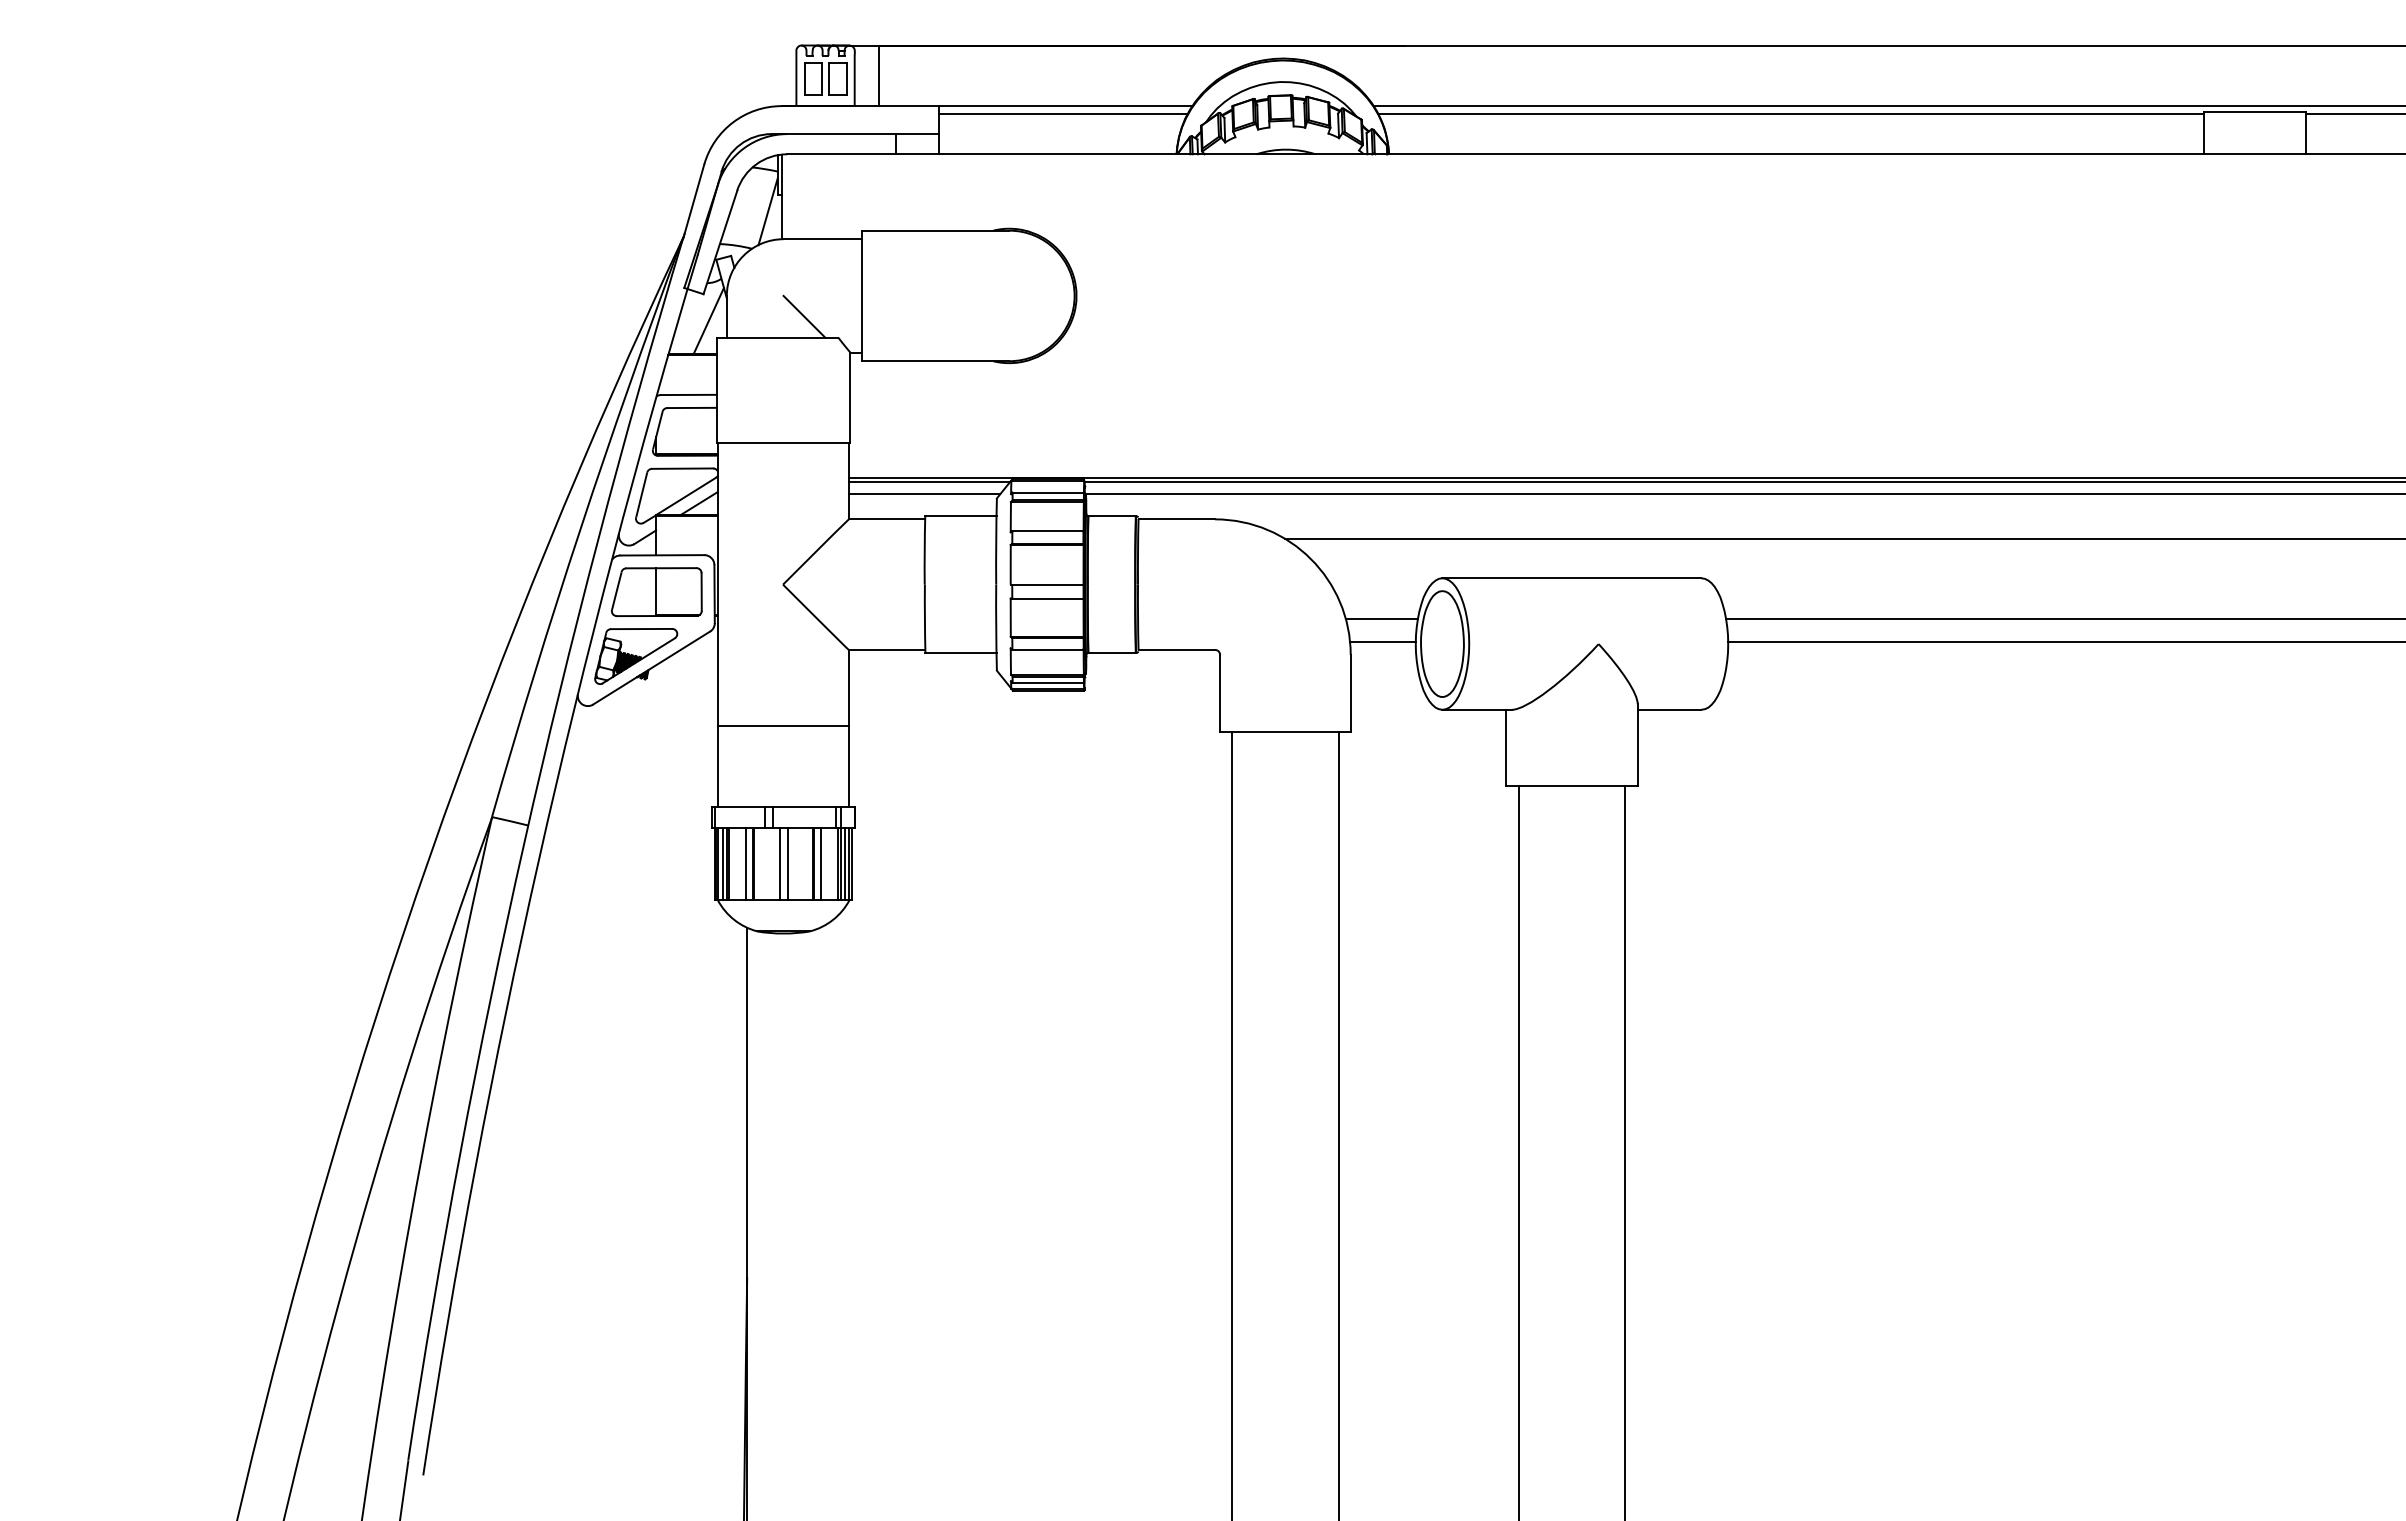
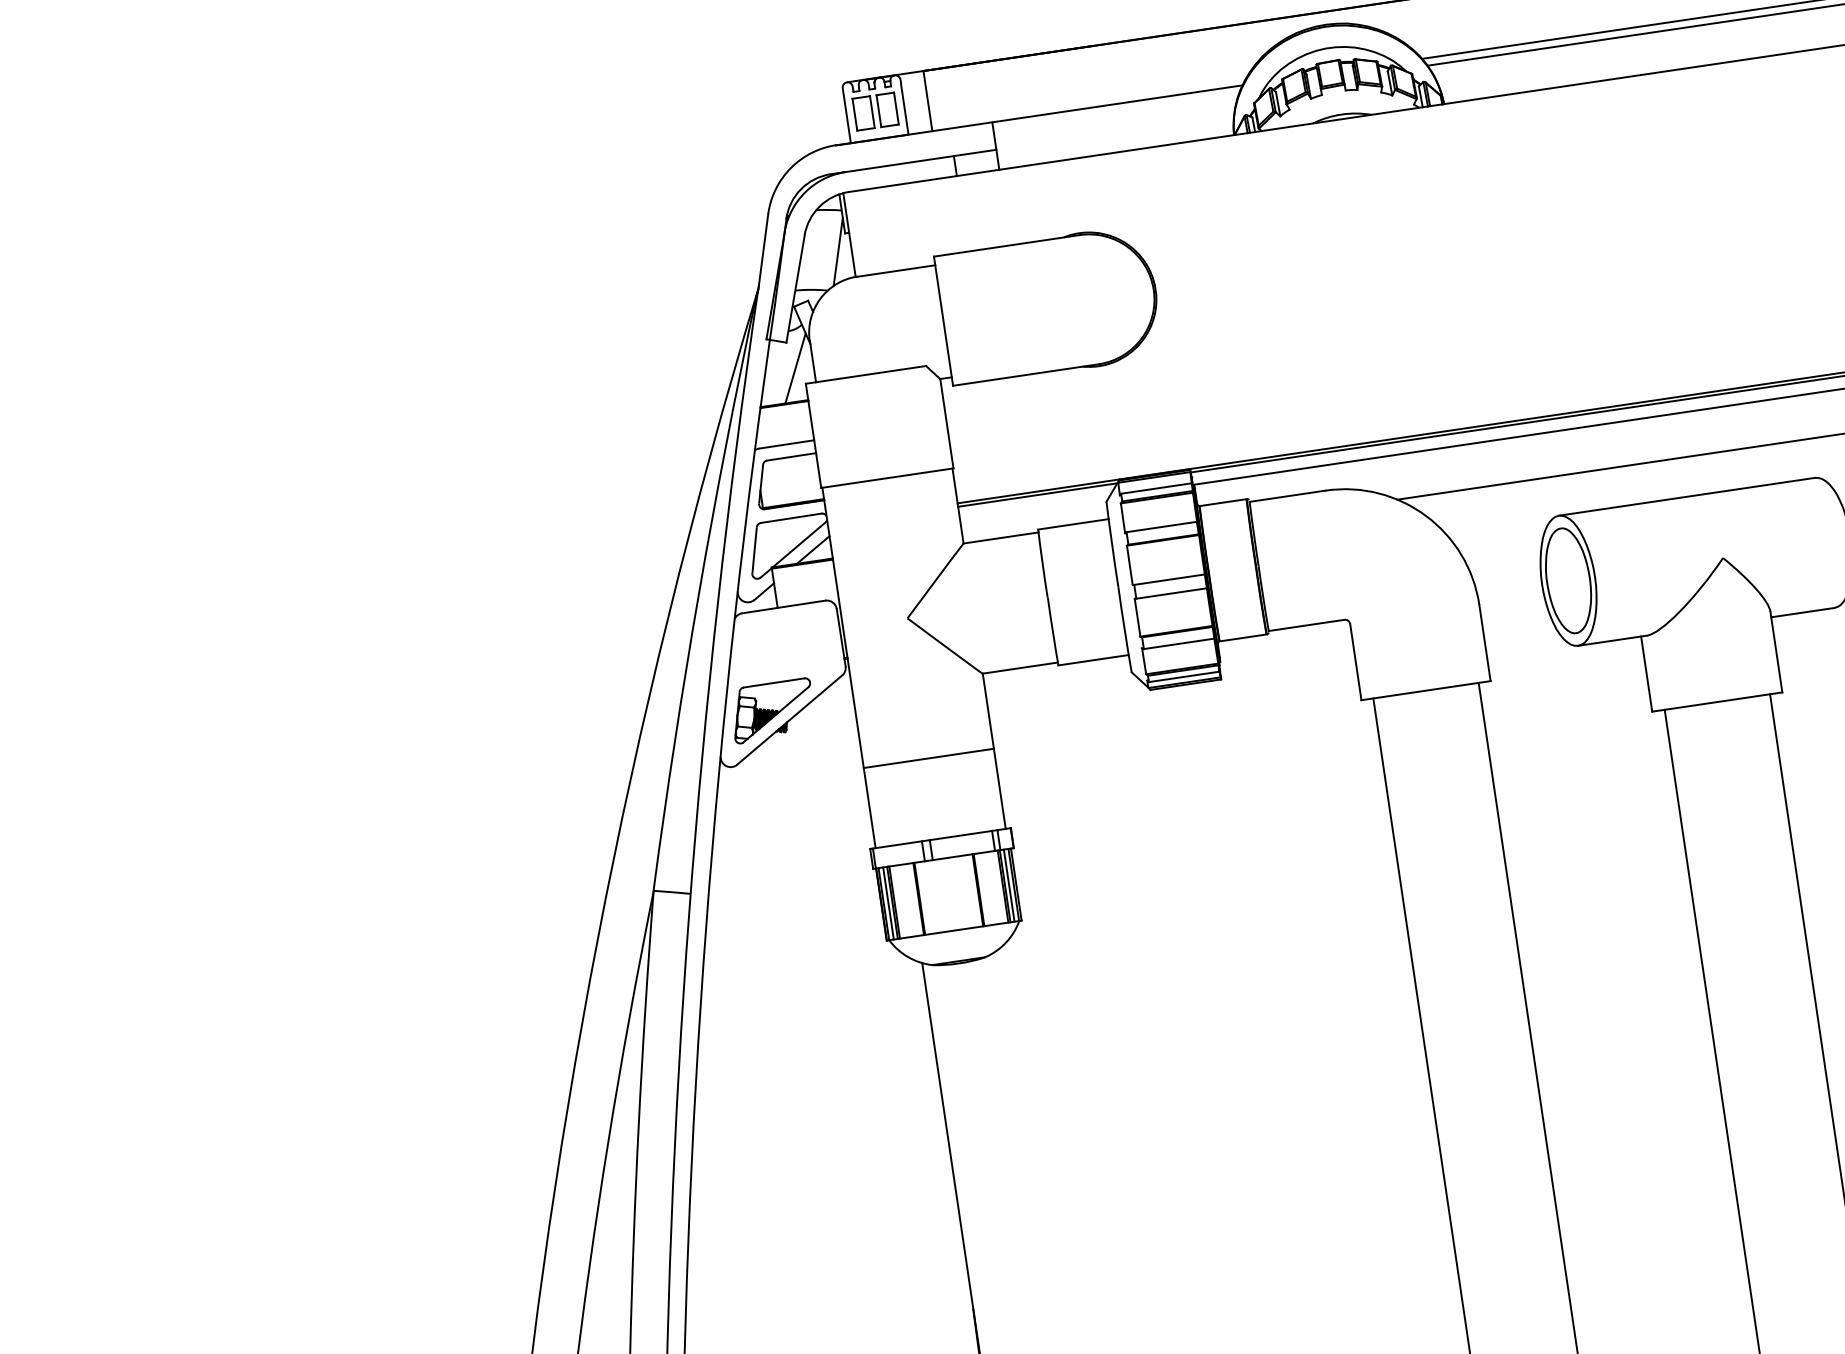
line: (1063, 113) -> (1116, 111), removed
line: (804, 316) -> (889, 349), removed
line: (924, 494) -> (1034, 508), removed
part: (656, 592) -> (783, 644), removed
line: (1381, 619) -> (1504, 565), removed
line: (1382, 642) -> (1508, 588), removed
line: (746, 863) -> (912, 899), removed
line: (779, 863) -> (944, 894), removed
line: (787, 863) -> (952, 893), removed
line: (821, 863) -> (986, 888), removed

